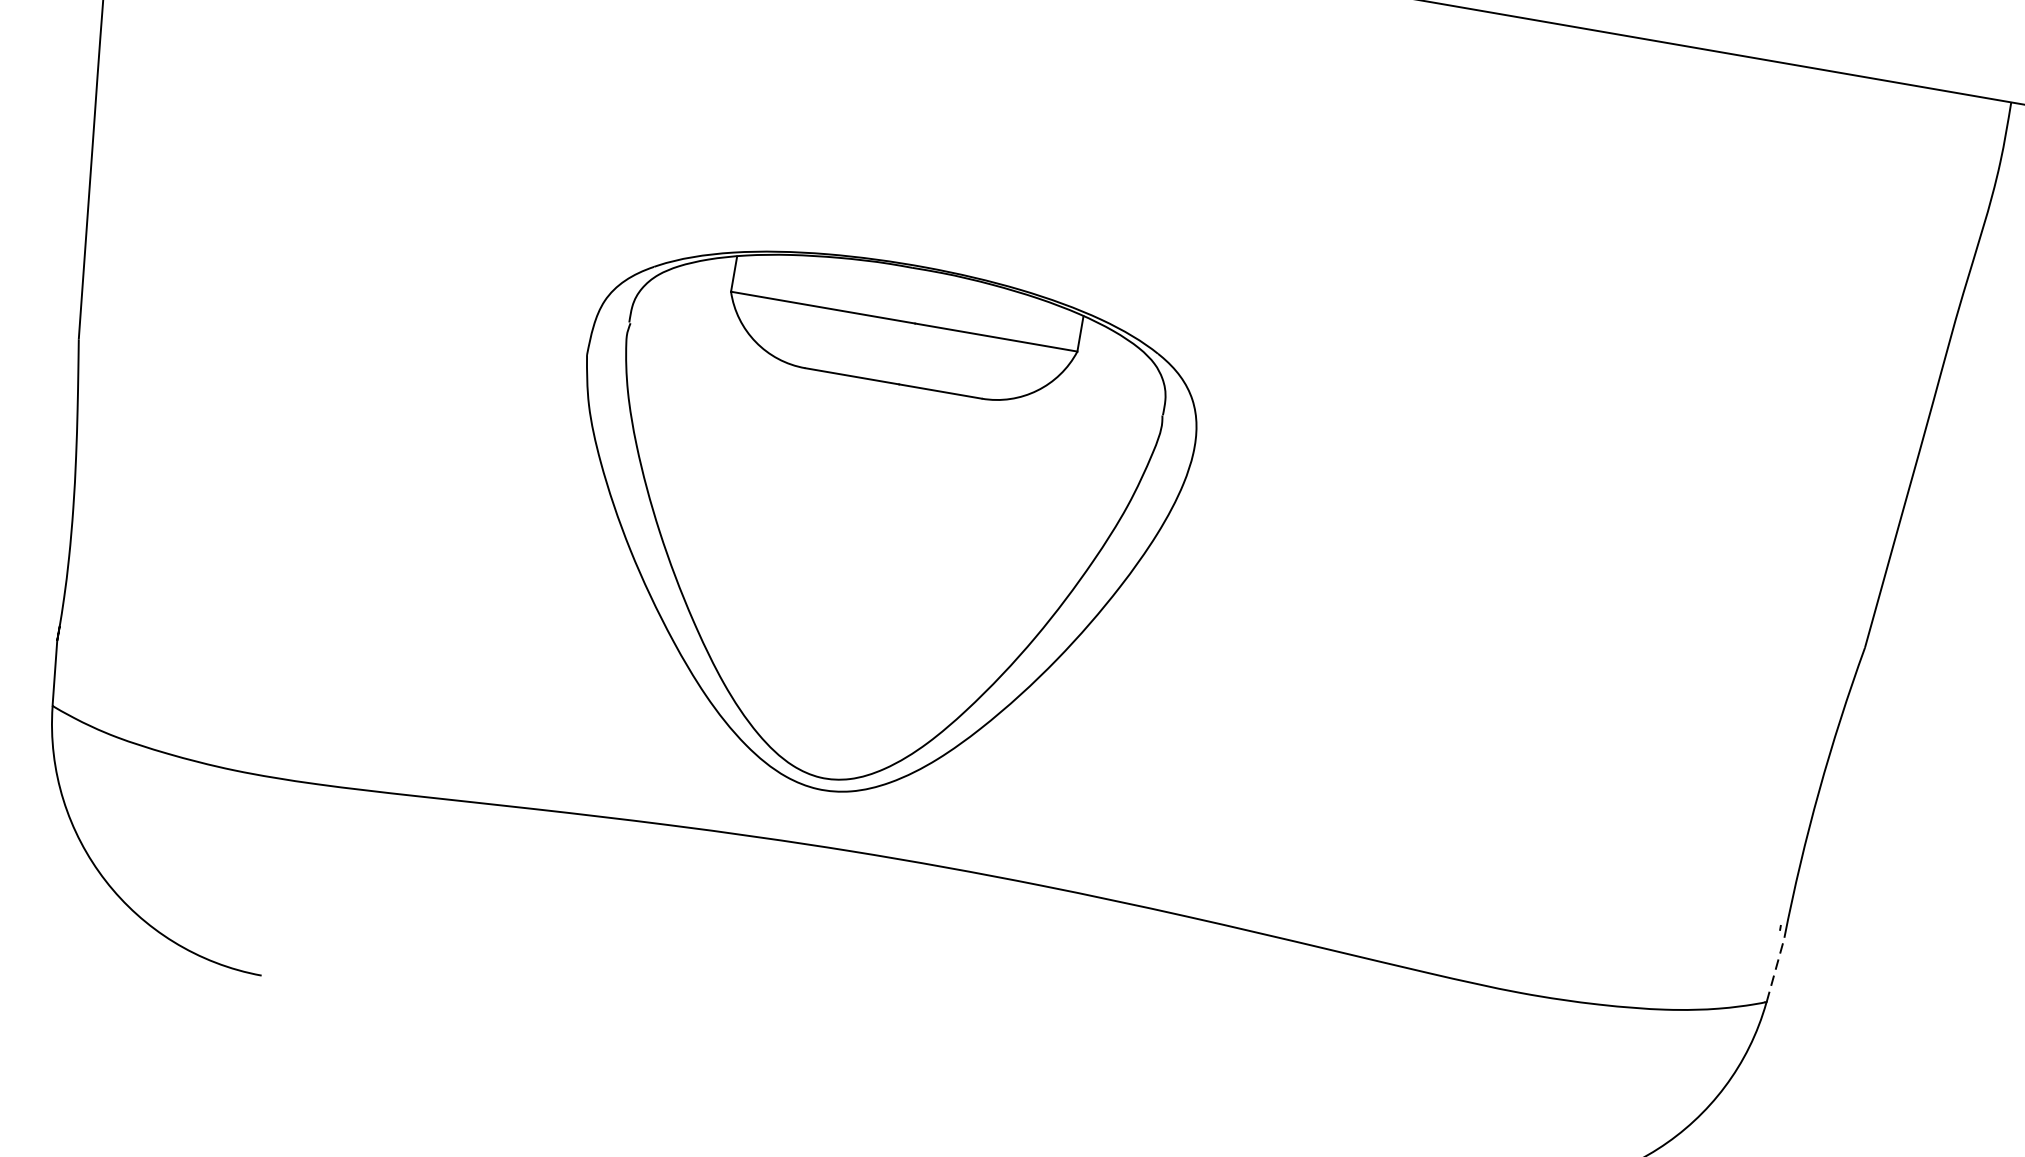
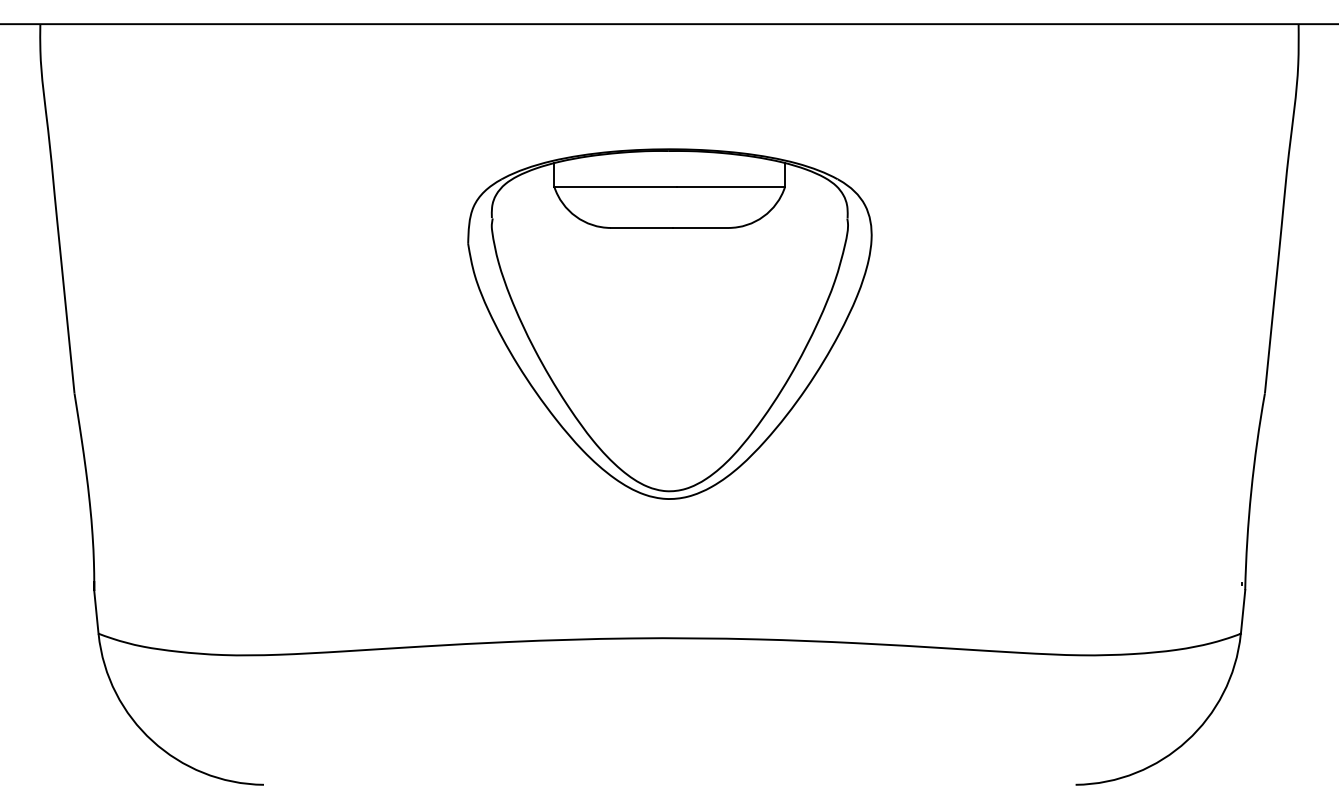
part: (868, 526) -> (669, 323), moved
line: (1776, 969) -> (1243, 611), dashed -> solid

